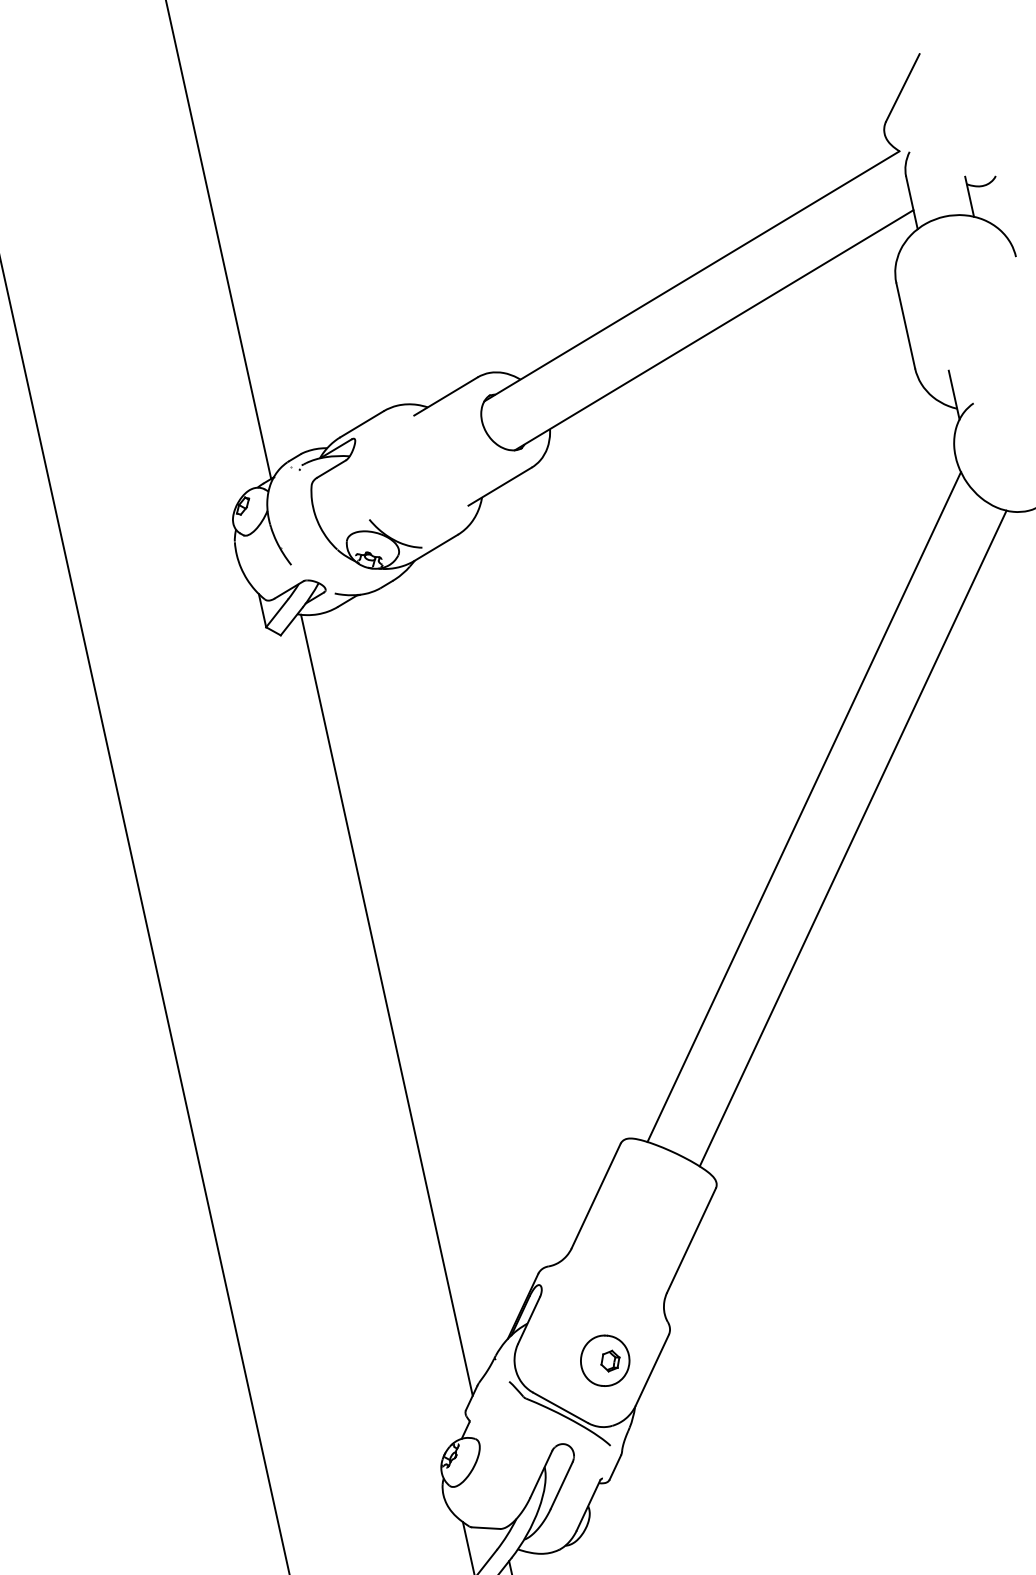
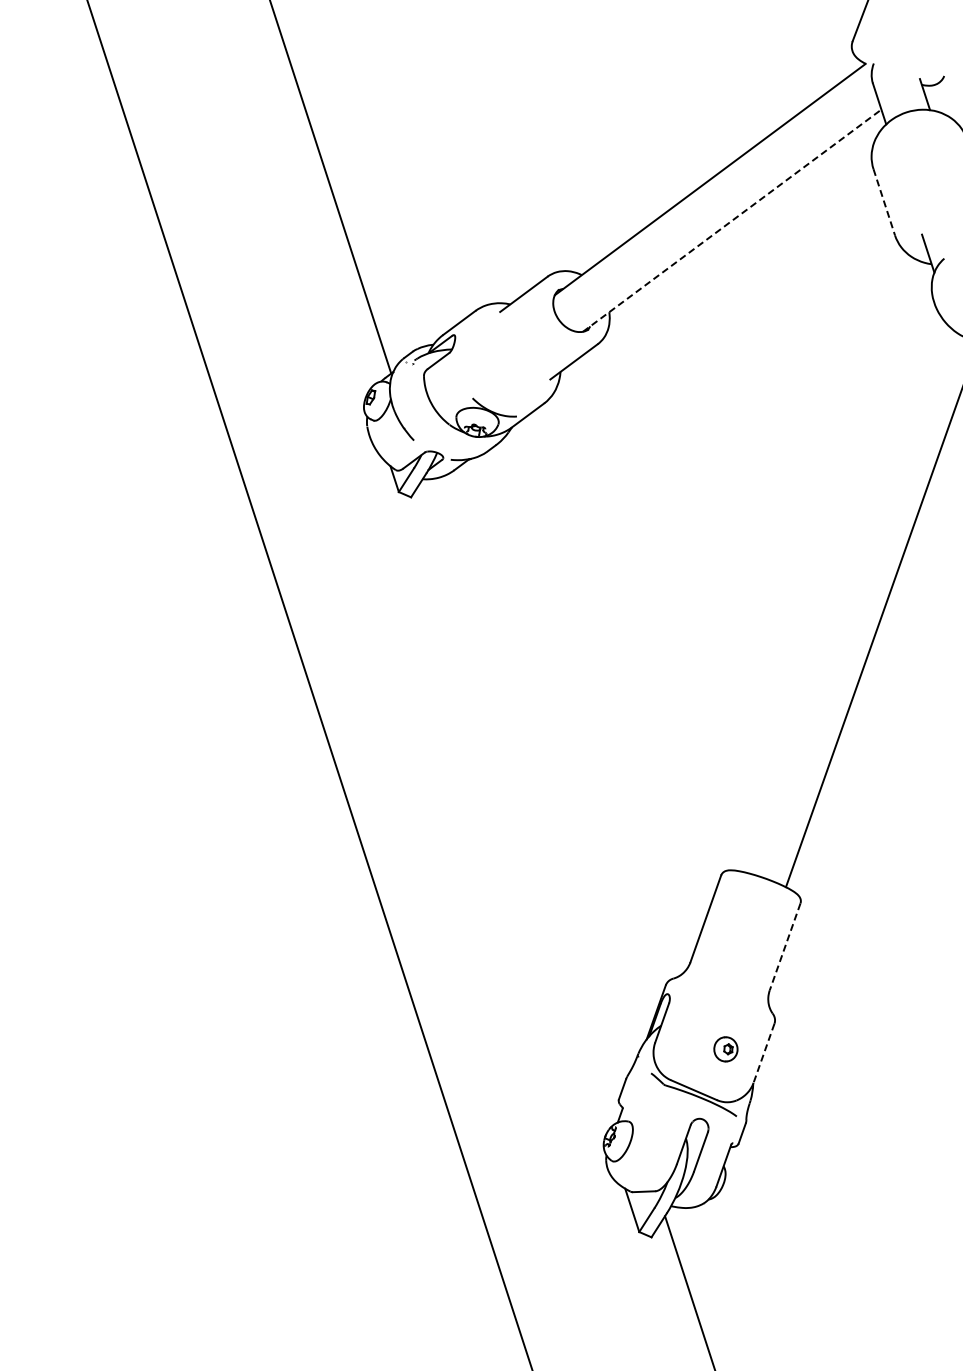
line: (906, 326) -> (884, 202), solid -> dashed
line: (714, 330) -> (732, 220), solid -> dashed
line: (803, 806) -> (840, 592), removed
line: (386, 1005) -> (524, 783), removed
line: (690, 1241) -> (784, 947), solid -> dashed
part: (604, 1361) -> (725, 1049), size x0.6
line: (651, 1370) -> (763, 1053), solid -> dashed

